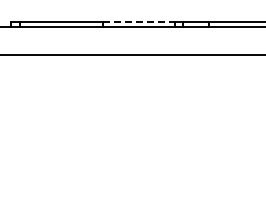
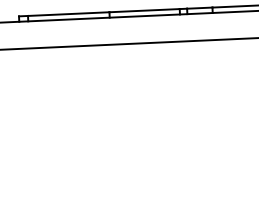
line: (139, 21) -> (144, 10), dashed -> solid

